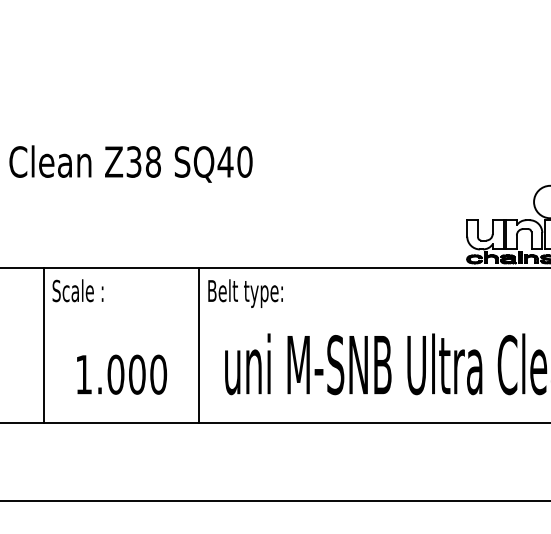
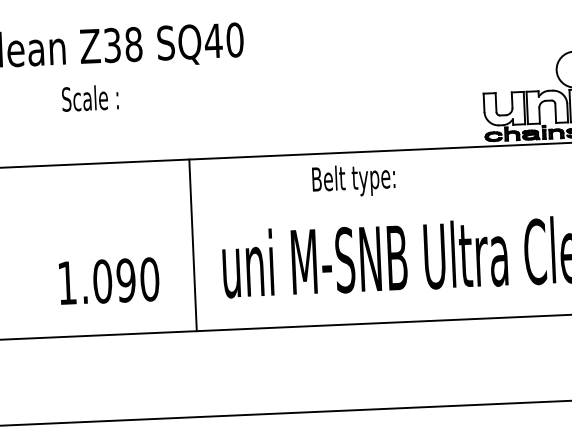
text: (77, 290) -> (89, 97), moved
text: (245, 293) -> (353, 180), moved
line: (43, 345) -> (21, 252), removed
text: (136, 374) -> (125, 280), 1.000 -> 1.090

